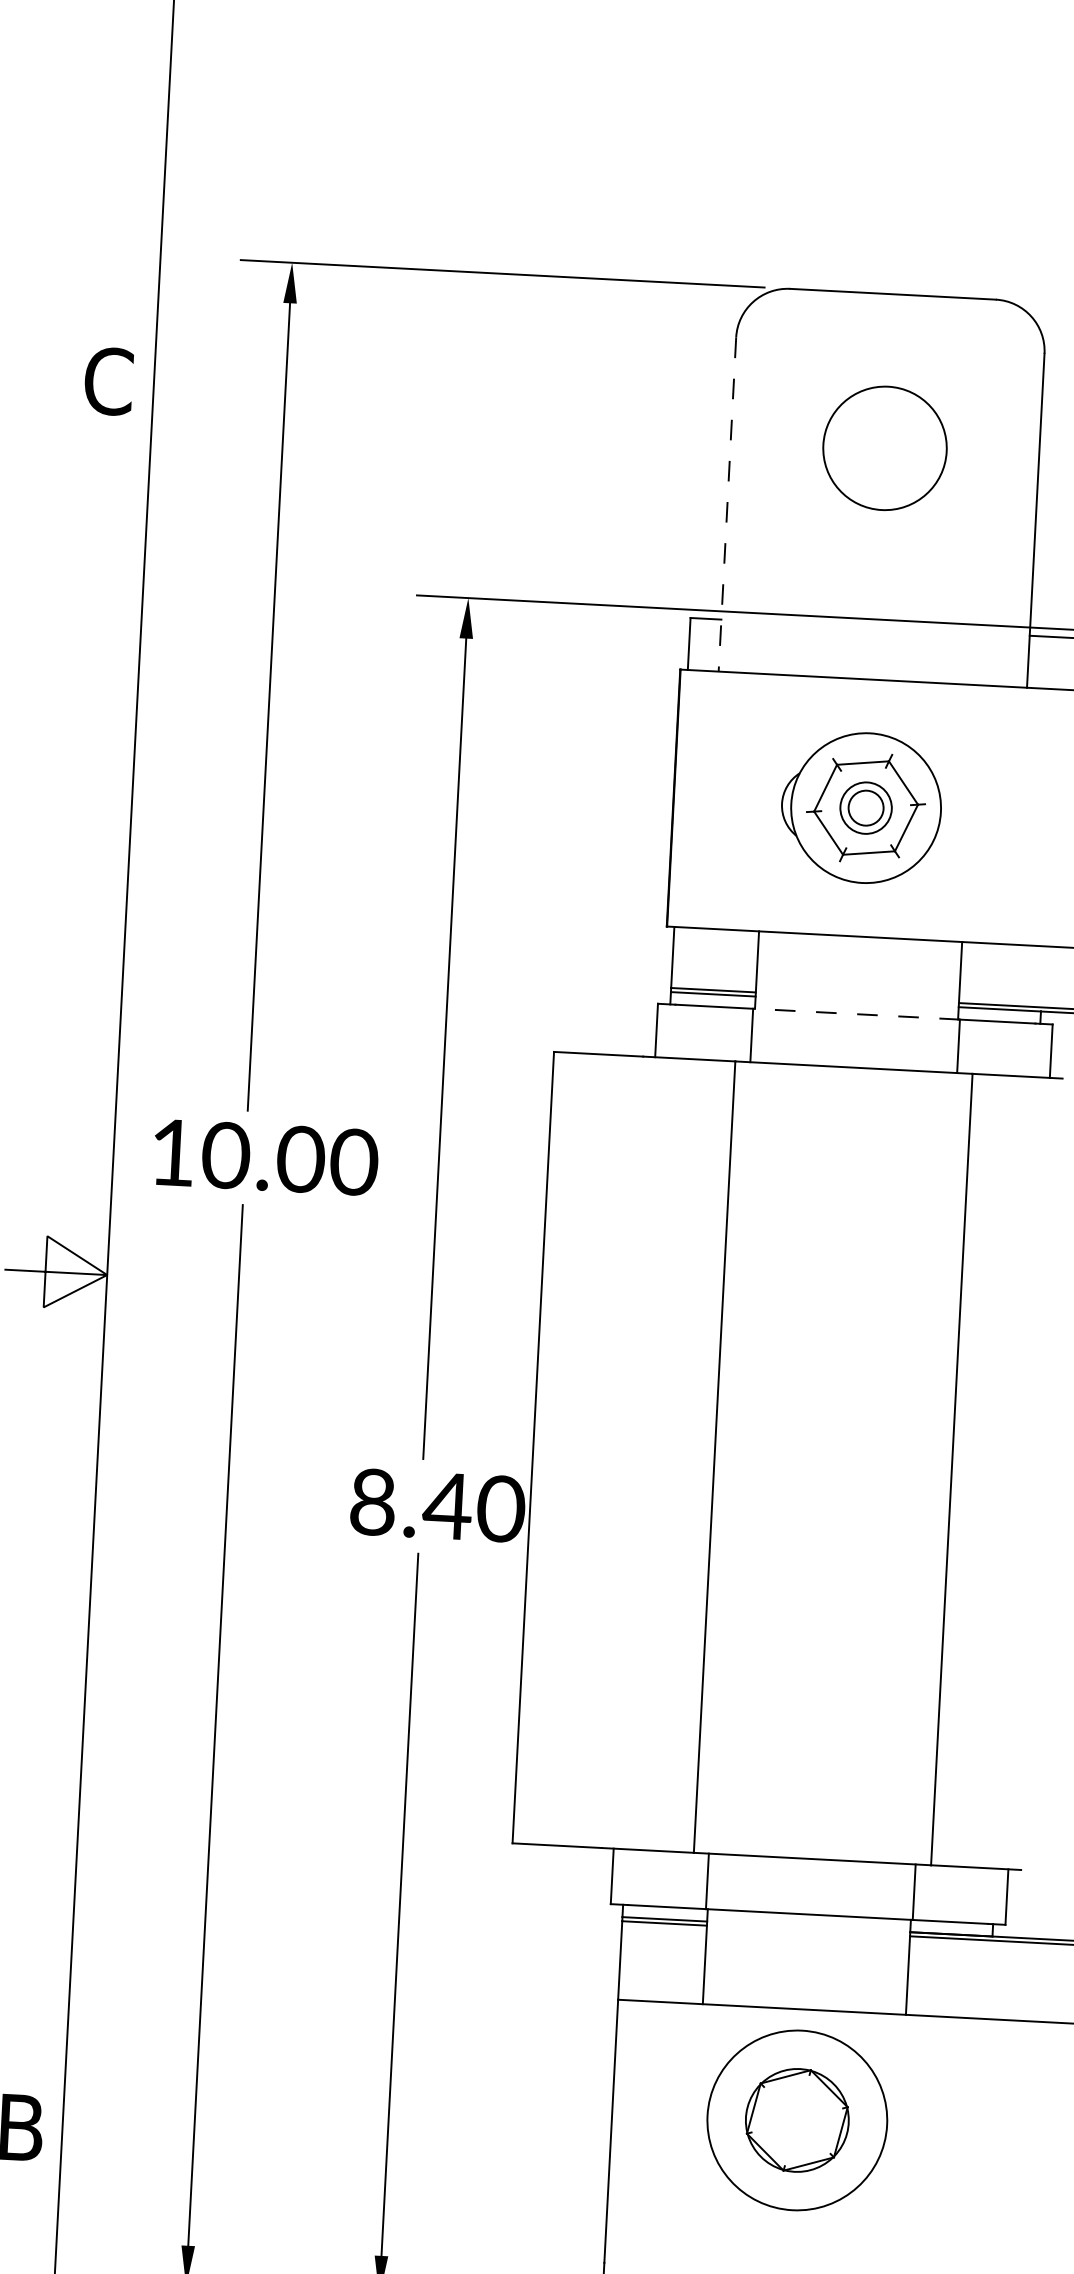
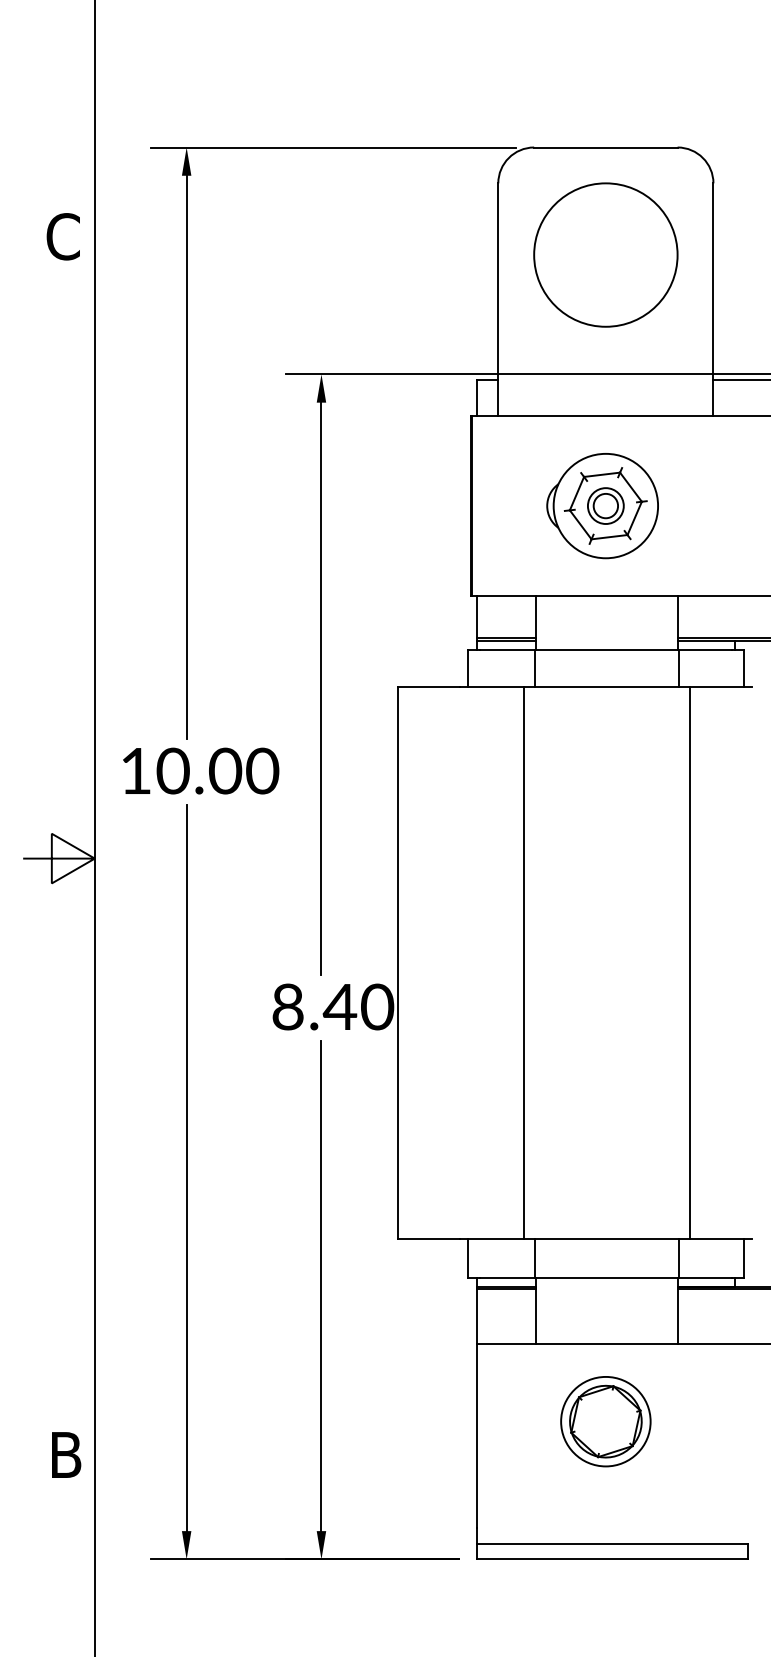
circle: (884, 447) -> (605, 254), size x1.67
line: (727, 504) -> (498, 299), dashed -> solid
line: (856, 1013) -> (606, 649), dashed -> solid
circle: (796, 2120) -> (605, 1421), size x0.71

